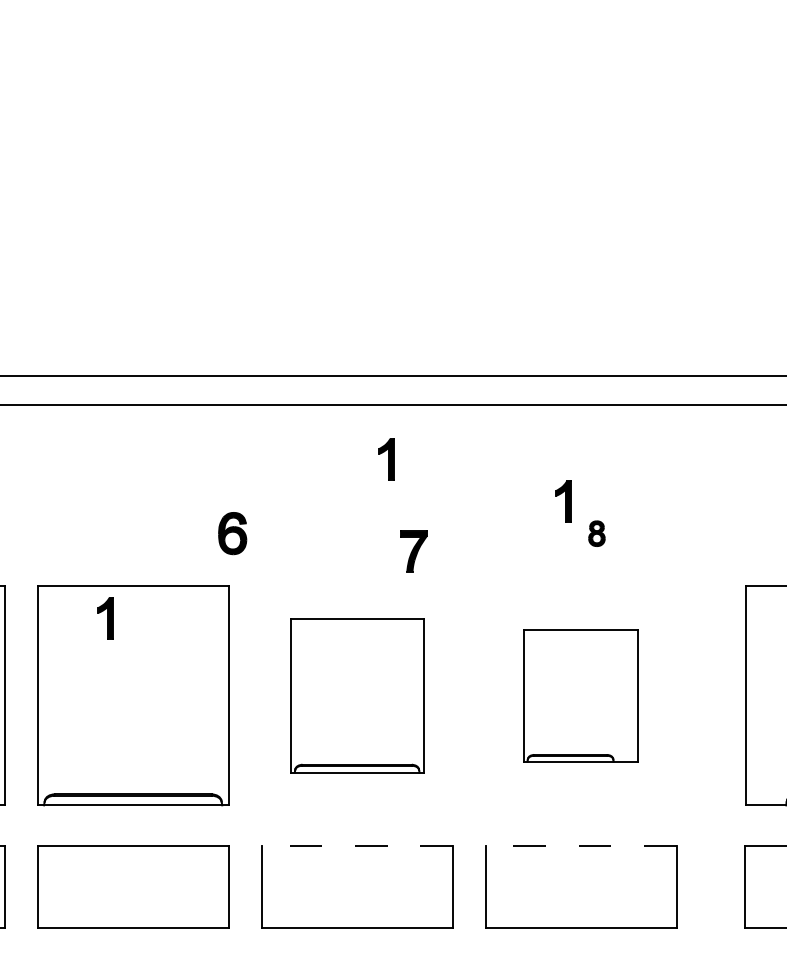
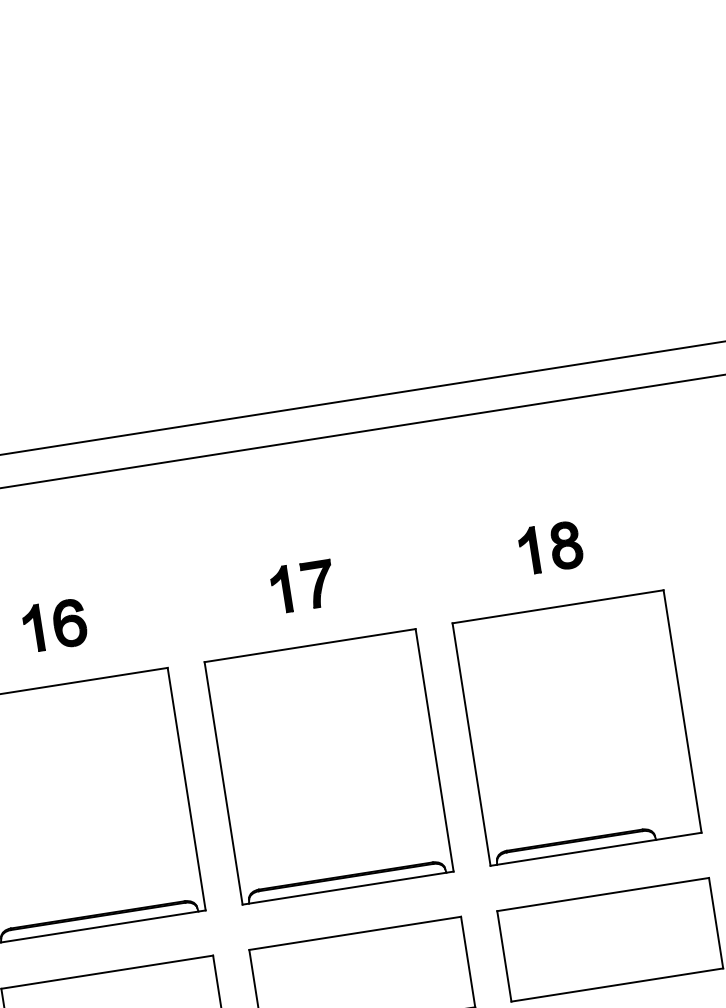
part: (386, 459) -> (281, 590), moved
part: (563, 501) -> (529, 551), moved
part: (232, 533) -> (69, 623), moved
part: (596, 533) -> (565, 545), size x1.67
part: (413, 551) -> (317, 584), moved
part: (105, 618) -> (33, 628), moved
part: (357, 695) -> (329, 766), size x1.43
part: (580, 695) -> (576, 727), size x1.67
line: (357, 846) -> (355, 933), dashed -> solid
line: (581, 846) -> (603, 894), dashed -> solid

